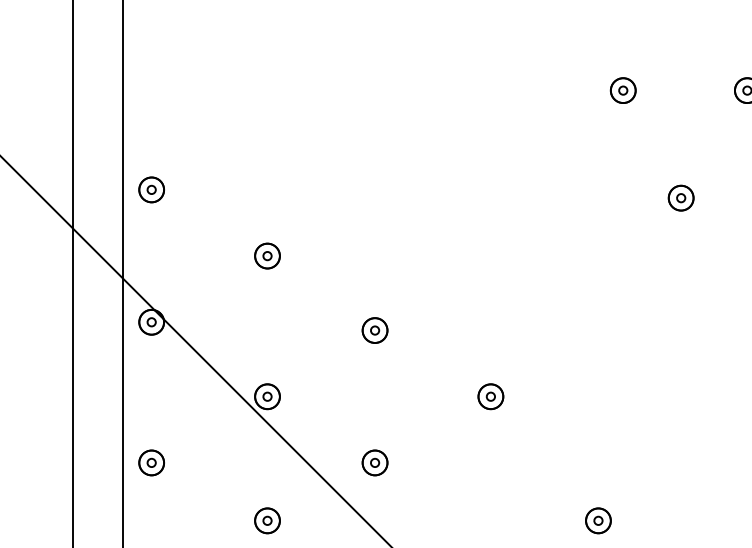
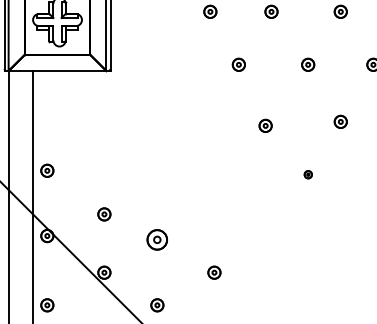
part: (622, 89) -> (265, 125), moved
part: (681, 197) -> (308, 174), size x0.6
part: (267, 256) -> (104, 214), moved
part: (375, 331) -> (157, 240), size x1.6

